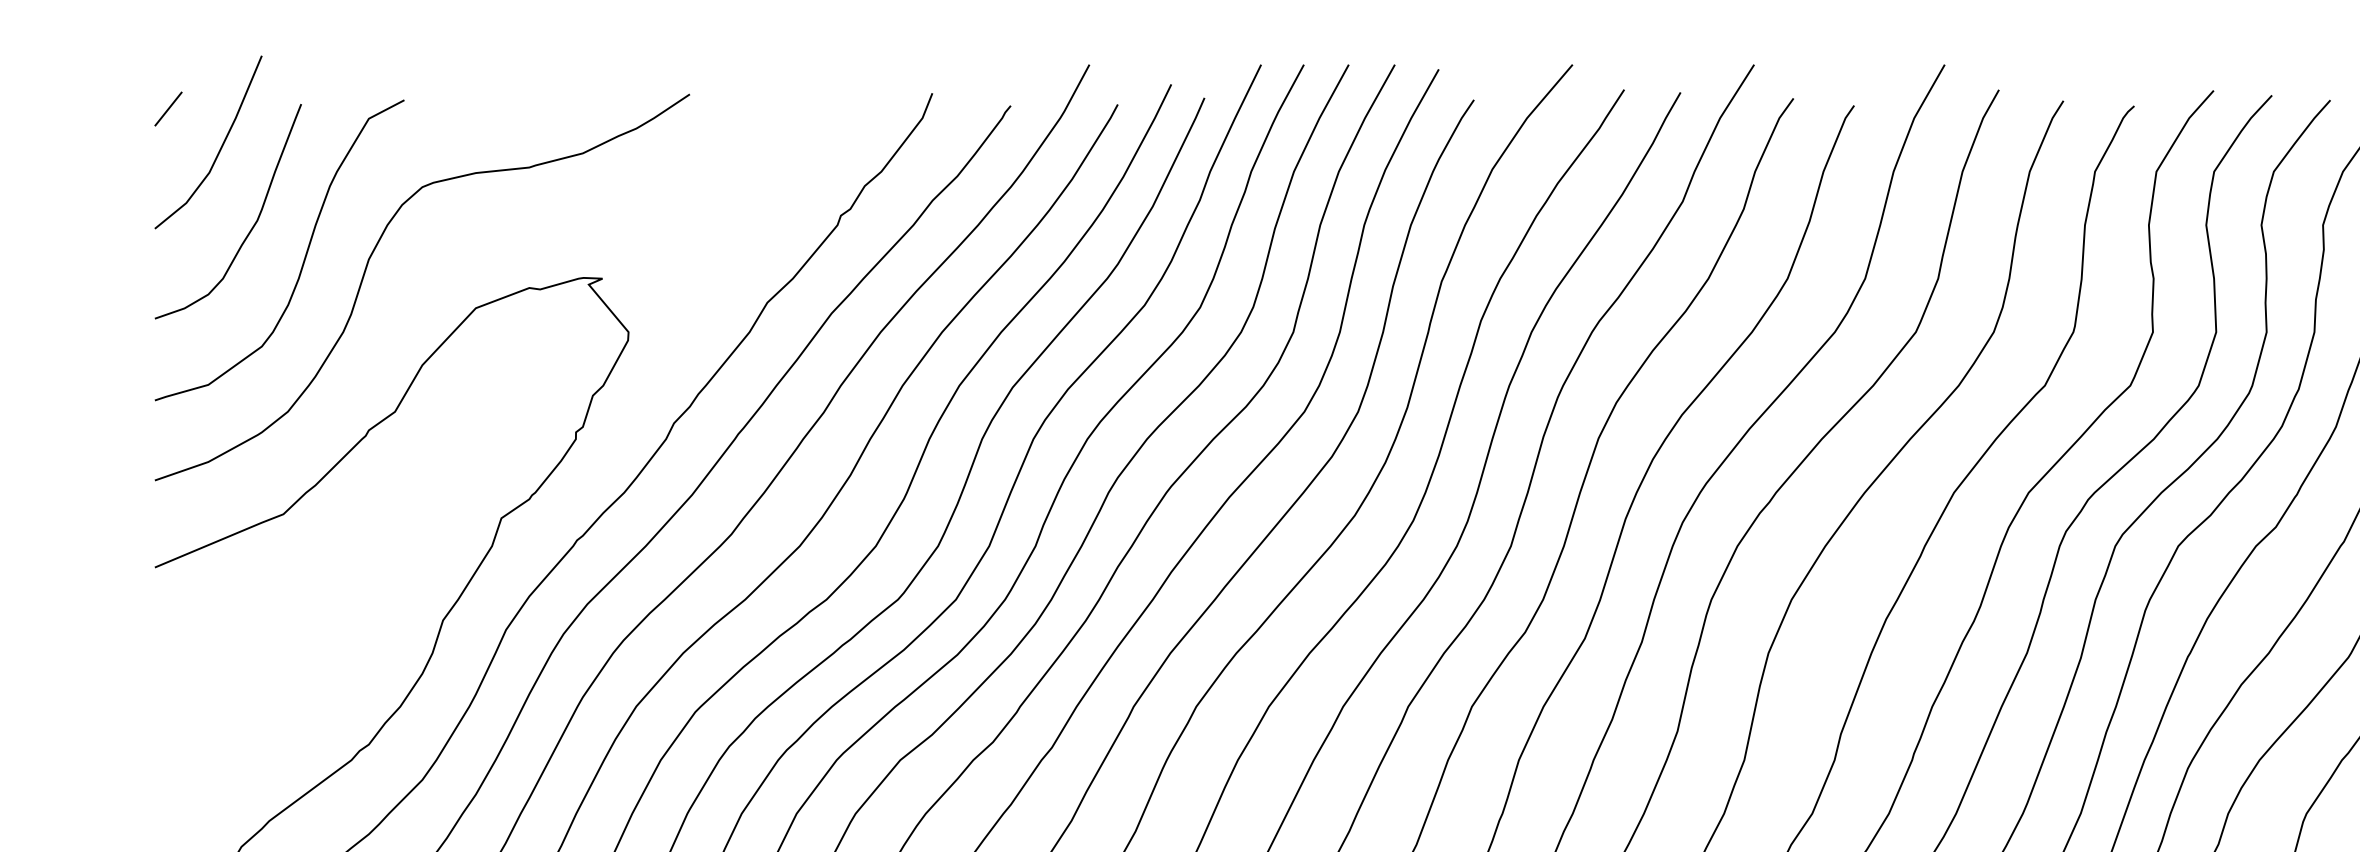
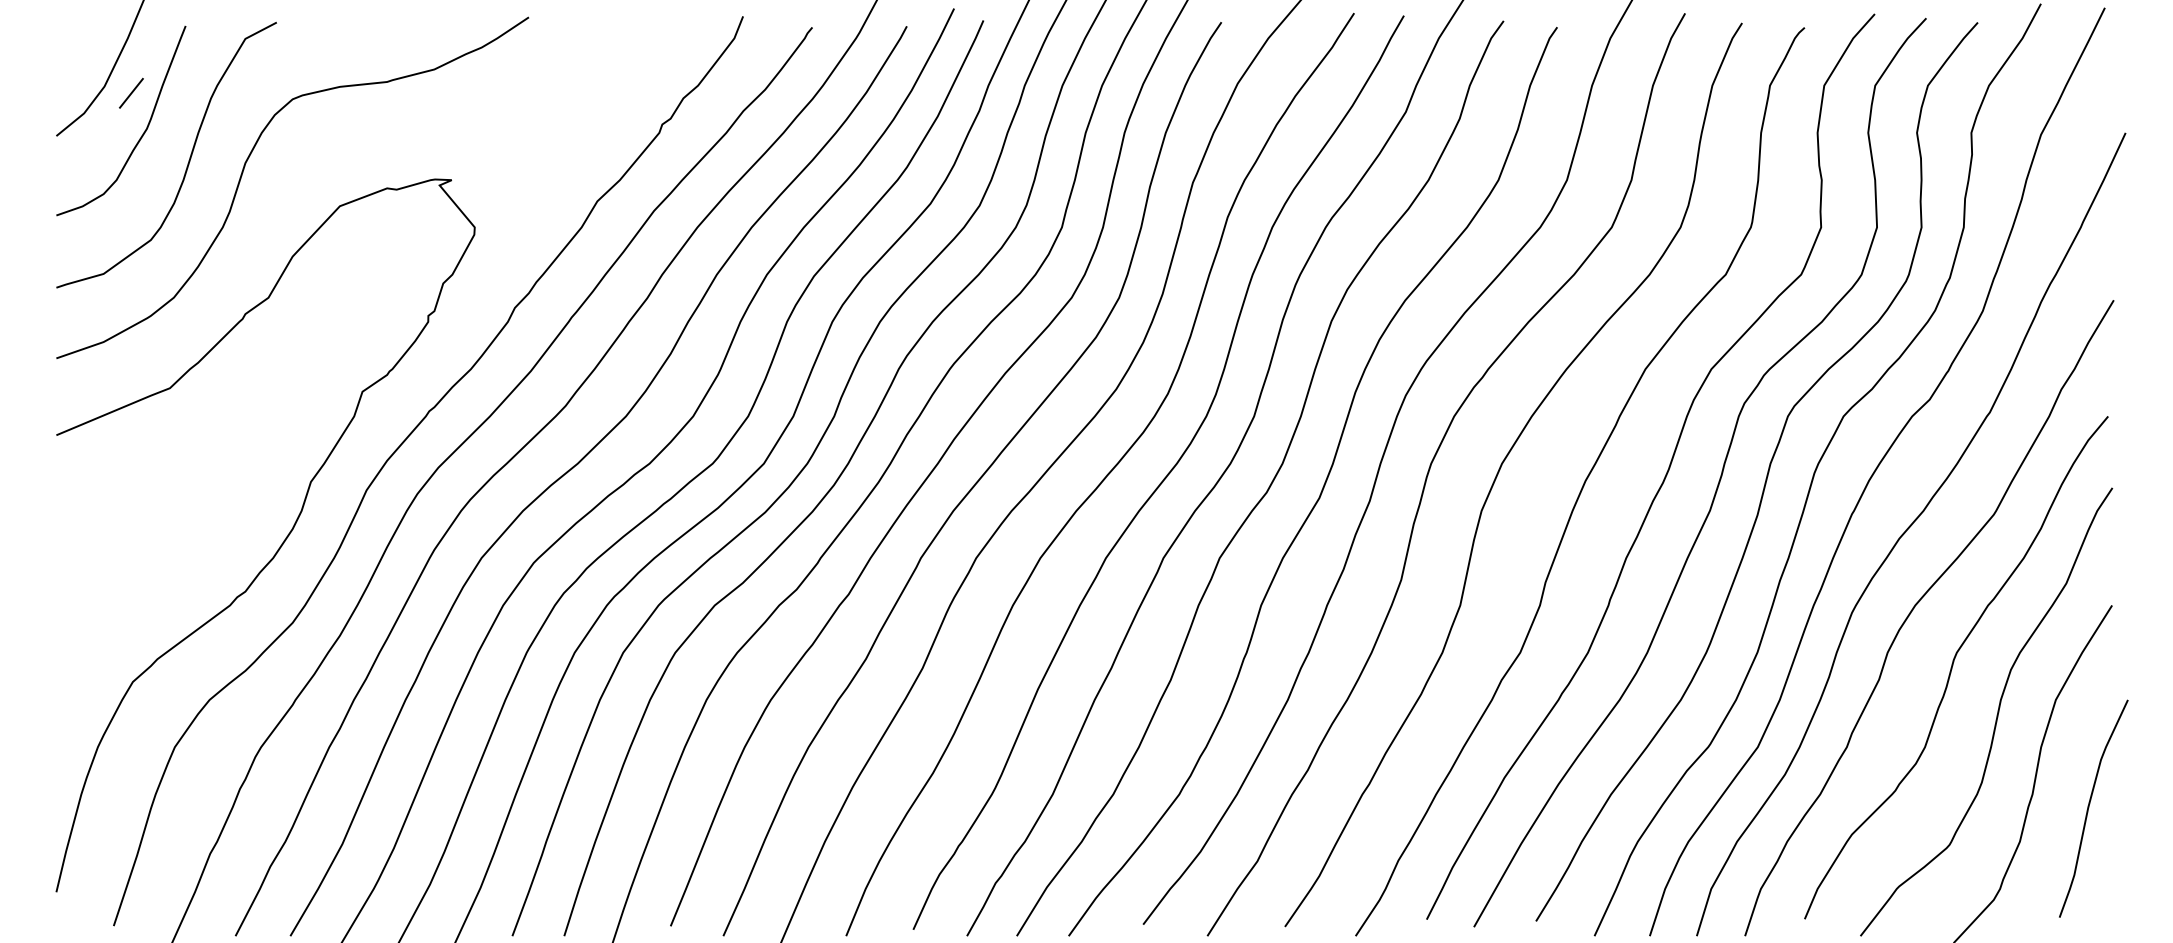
line: (168, 108) -> (131, 92), moved

